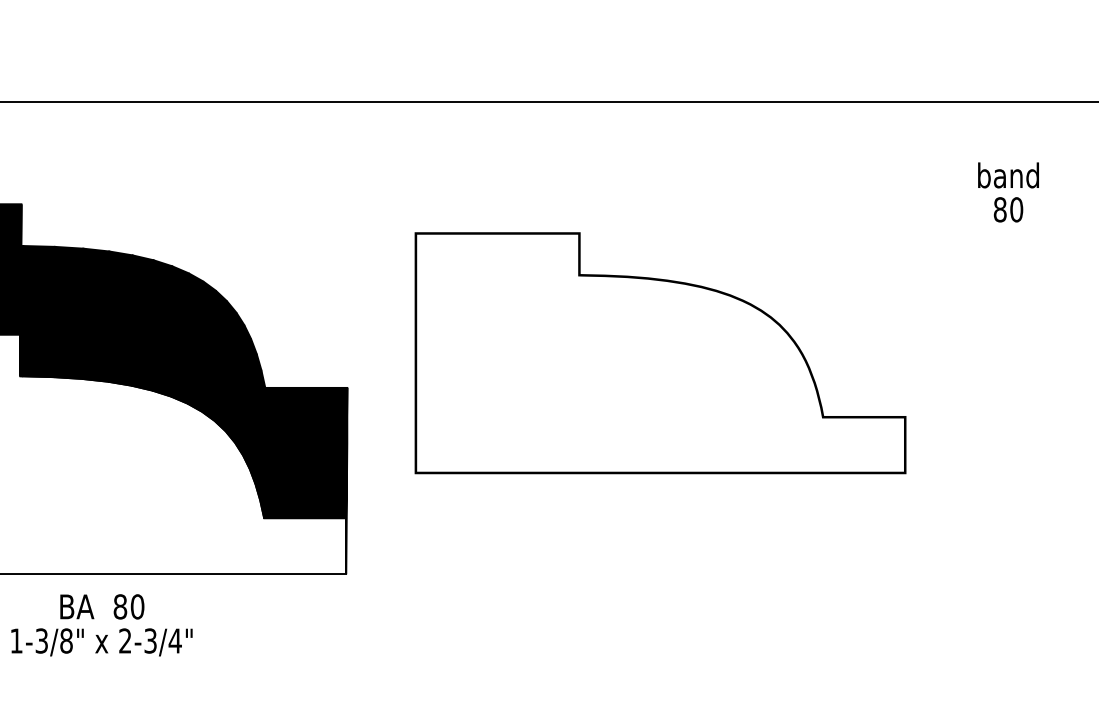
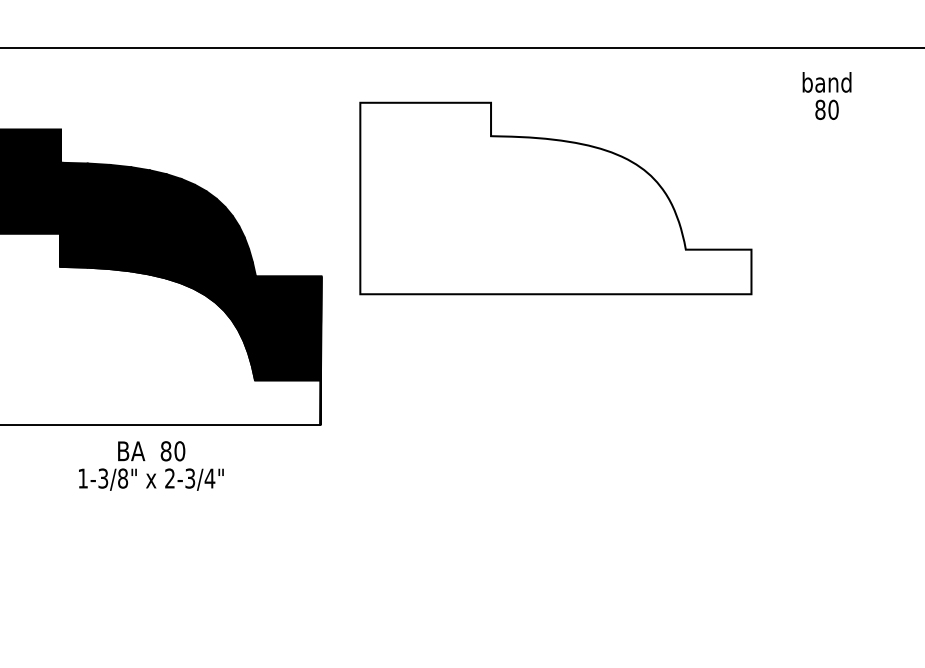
text: (1007, 191) -> (826, 95), moved
part: (660, 353) -> (555, 198), moved
text: (102, 624) -> (151, 465), moved

